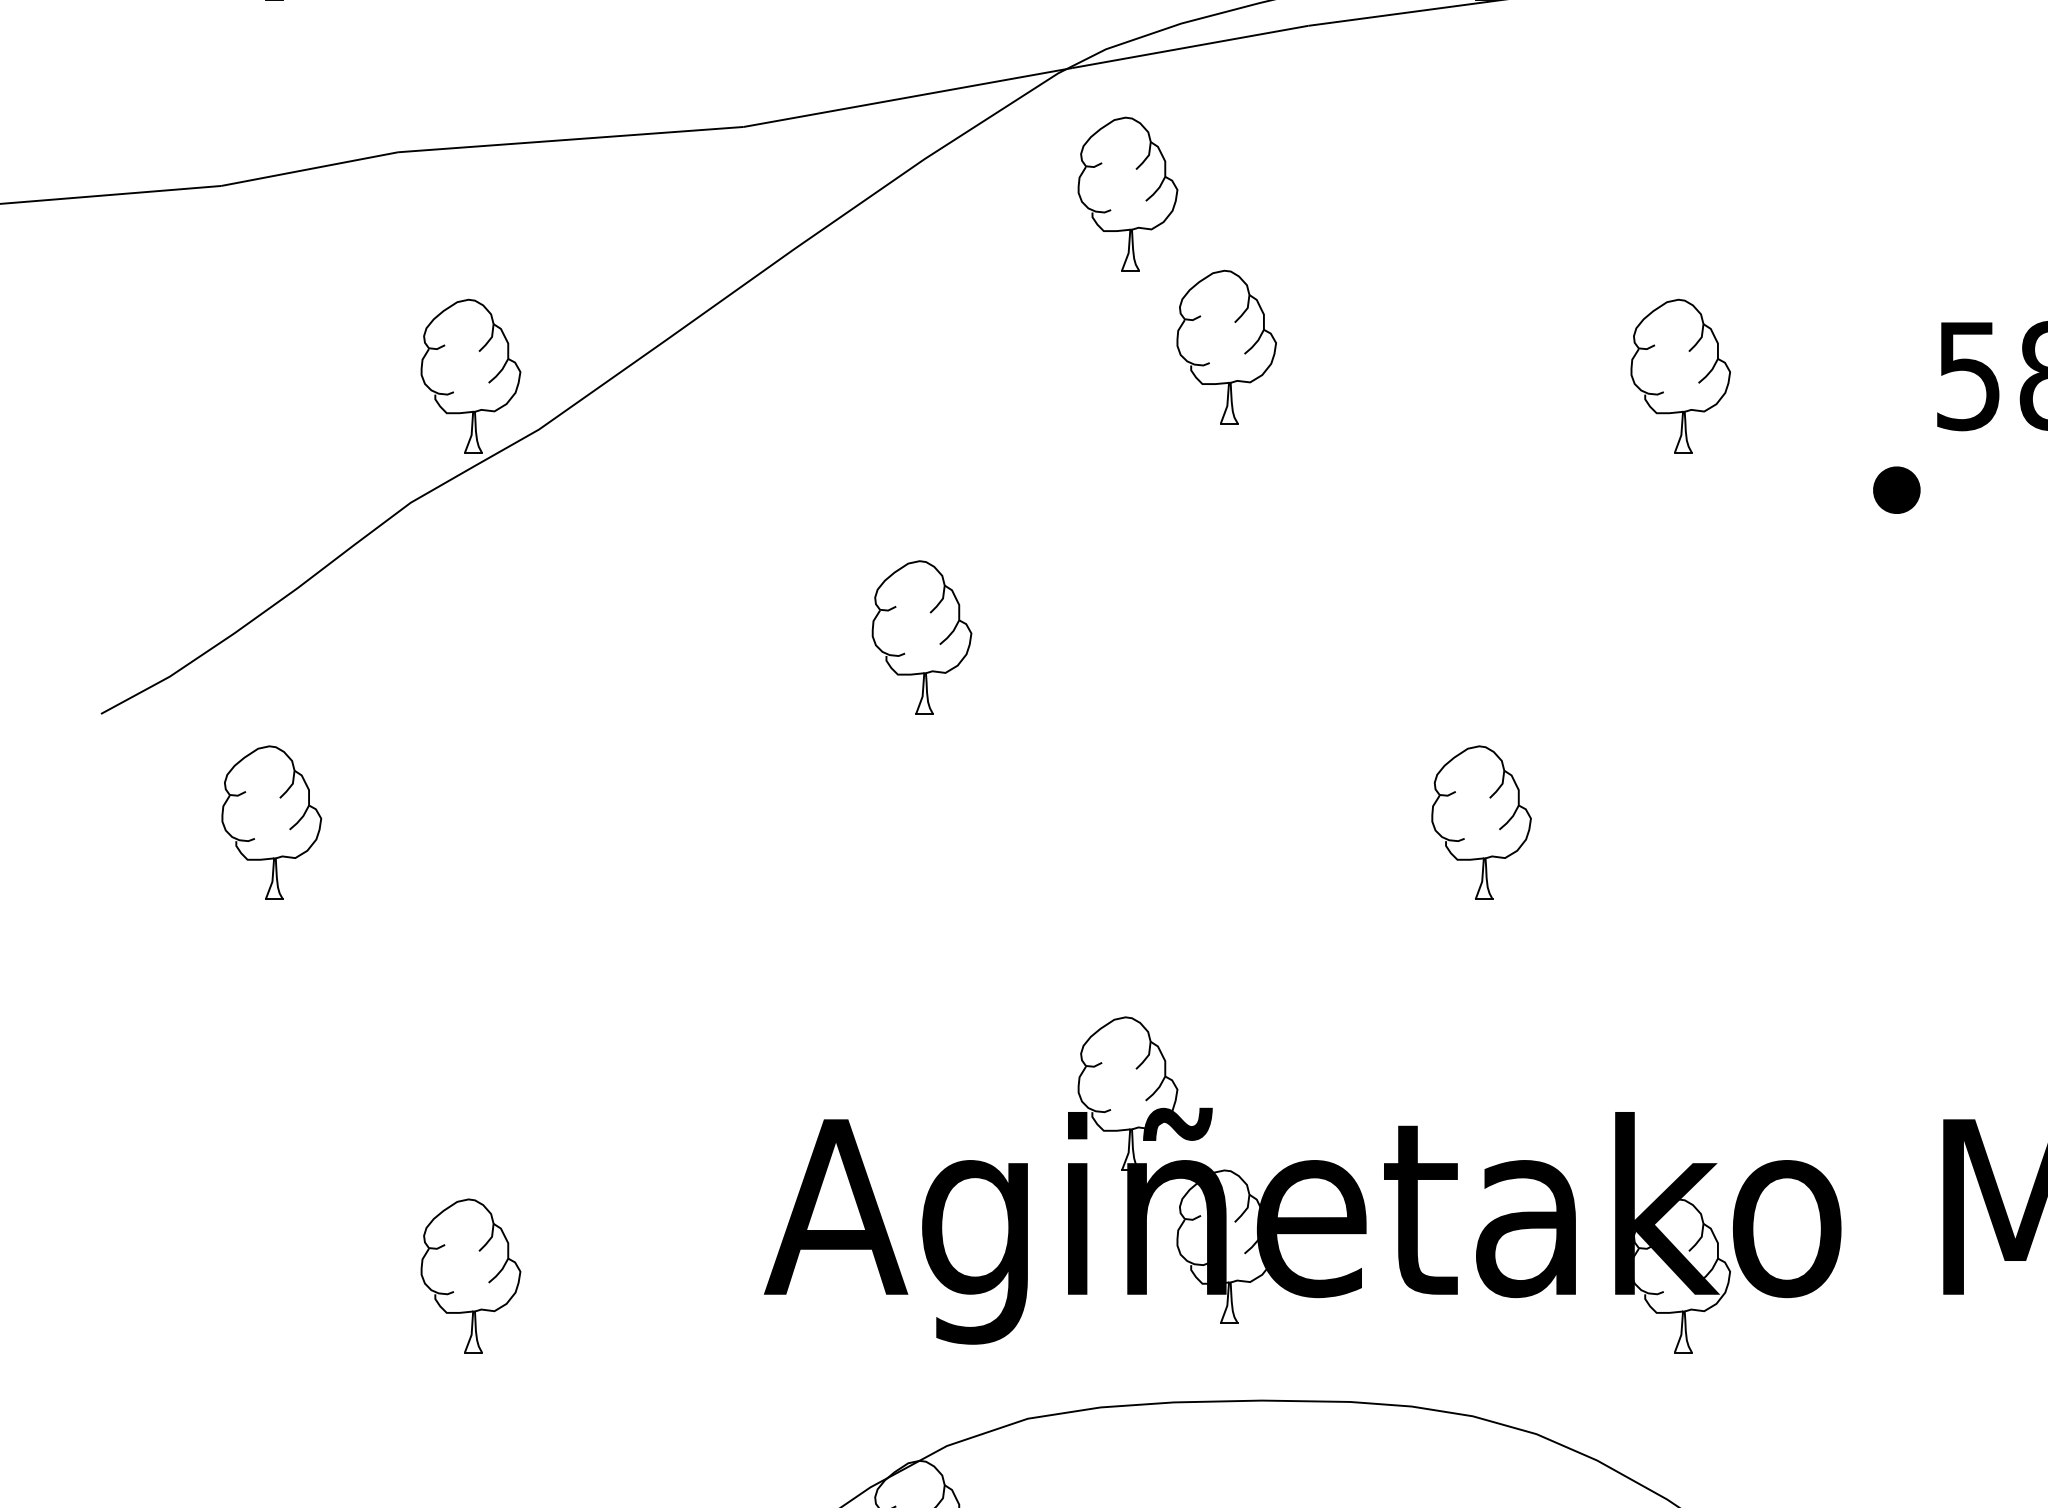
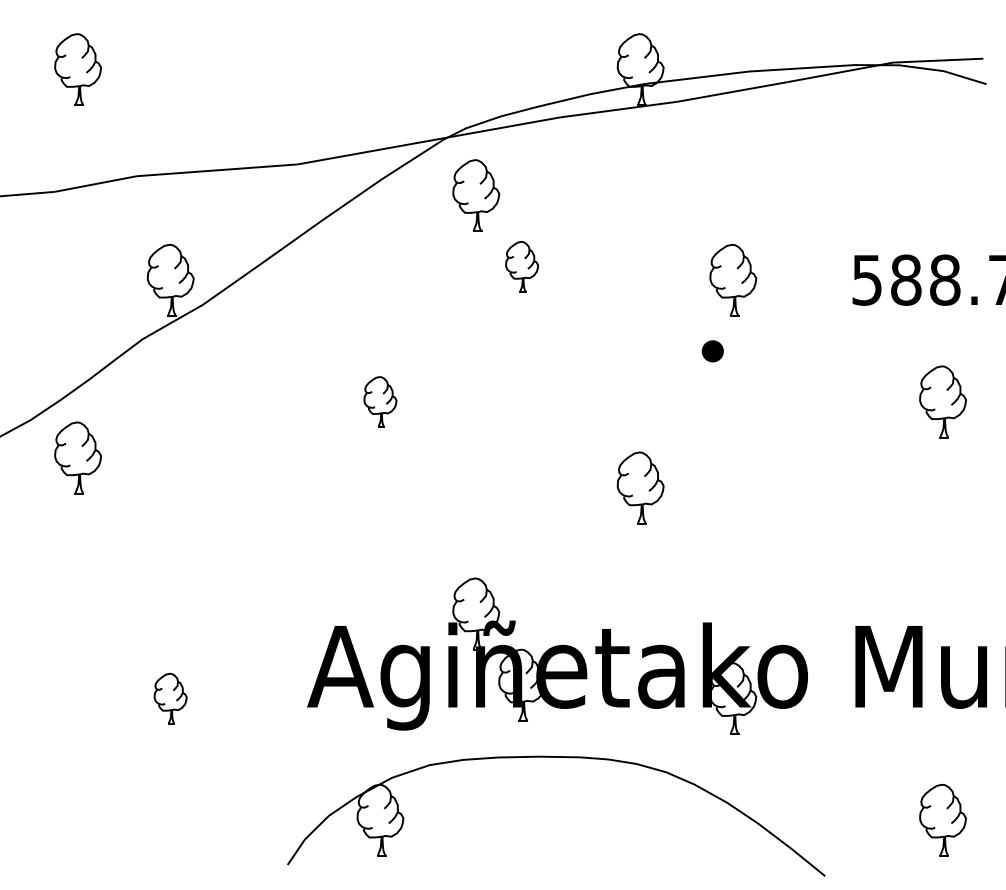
part: (1225, 346) -> (521, 266), size x0.7
part: (1896, 490) -> (712, 351), moved
part: (921, 636) -> (380, 401), size x0.7
part: (270, 821) -> (77, 457), moved
part: (470, 1275) -> (170, 698), size x0.7

